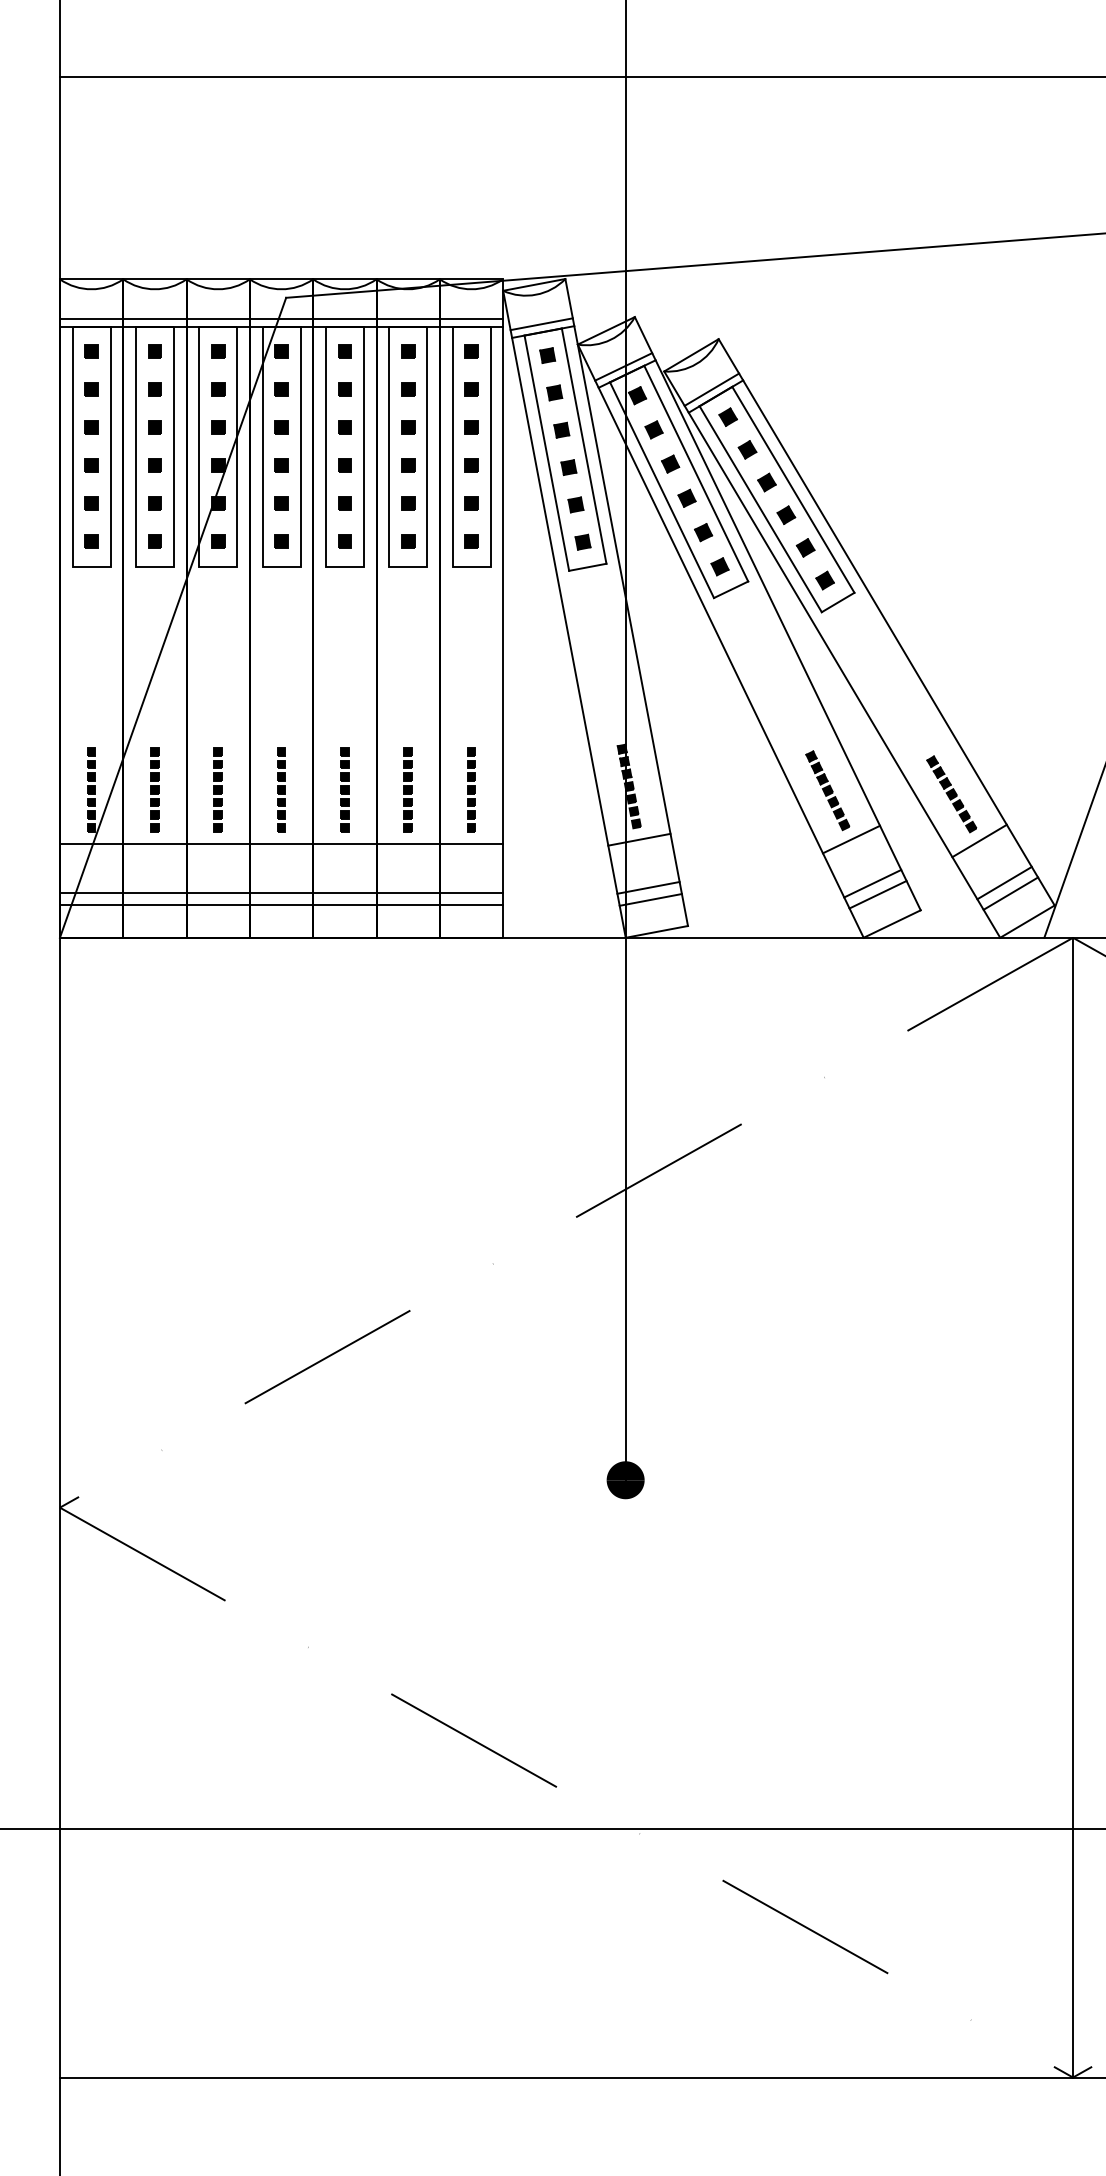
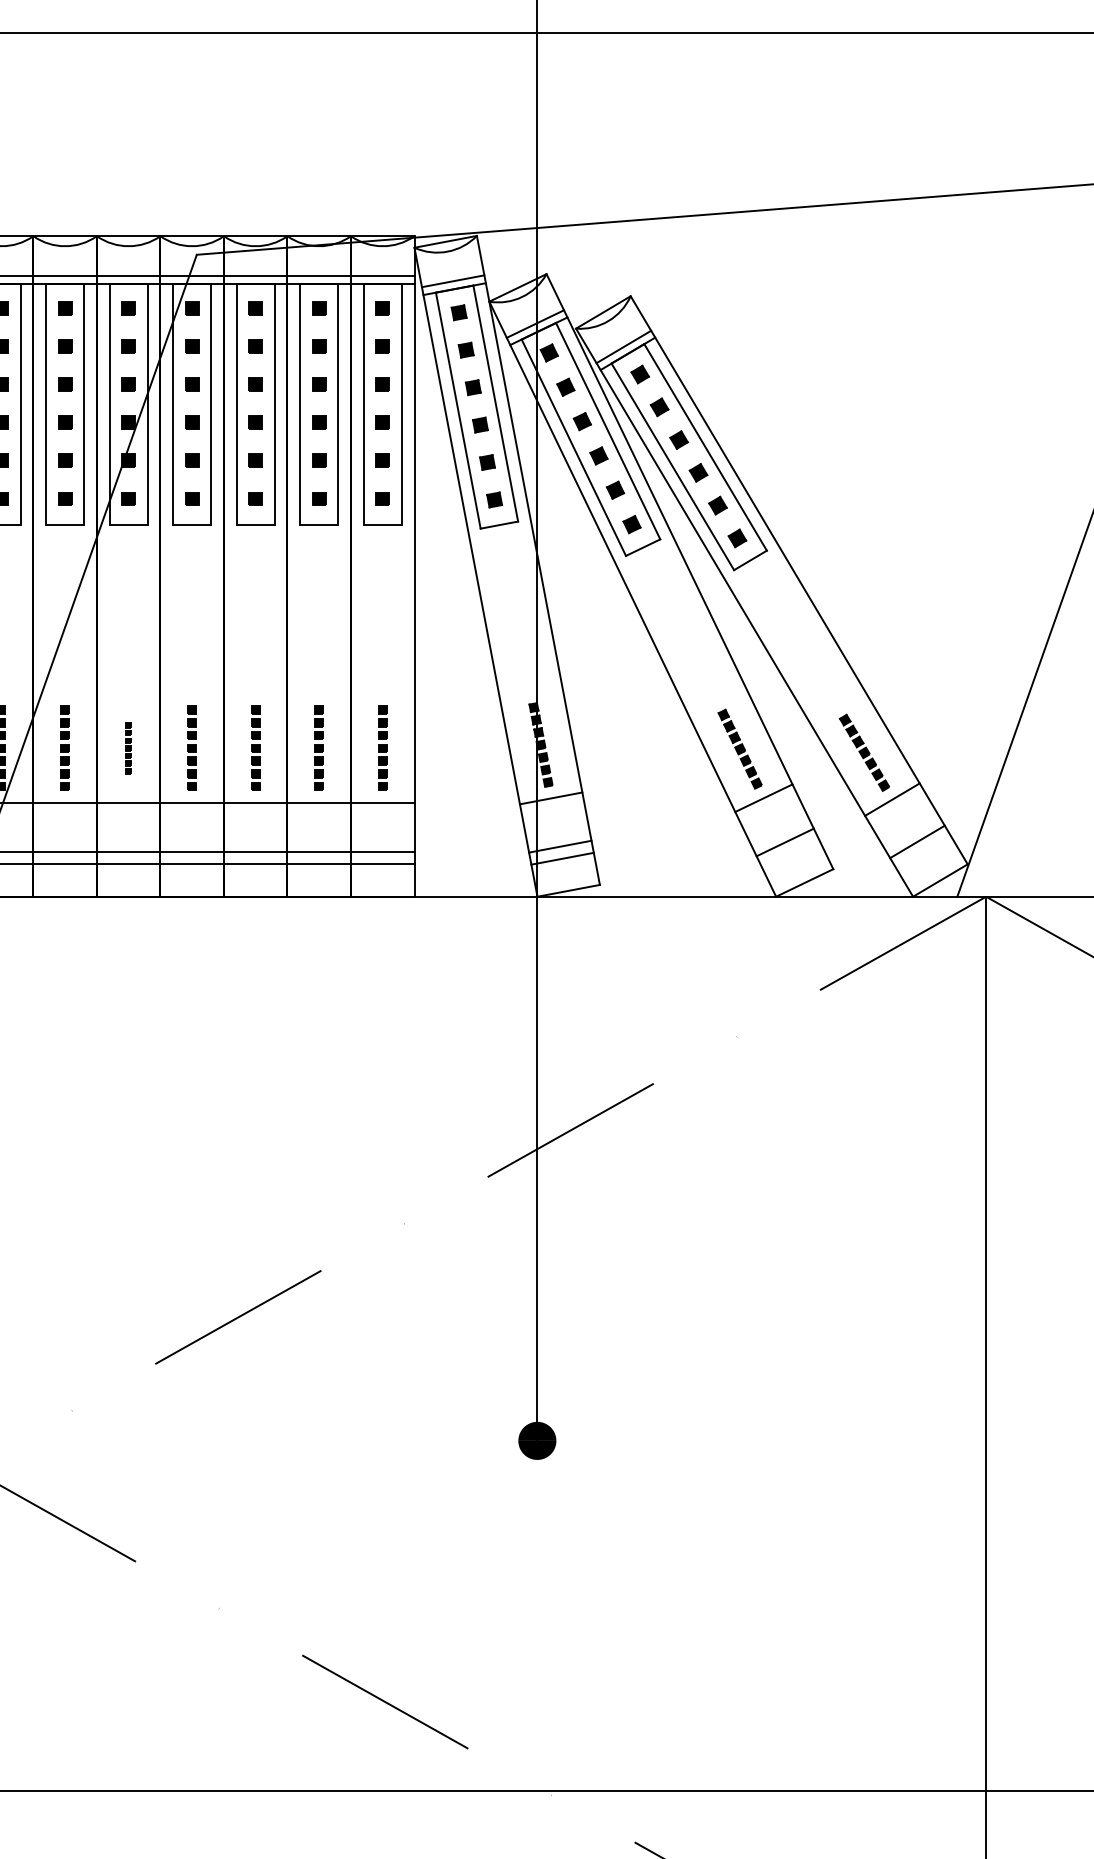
part: (217, 789) -> (127, 747), size x0.6
line: (1010, 893) -> (923, 852), removed
line: (877, 894) -> (789, 853), removed

